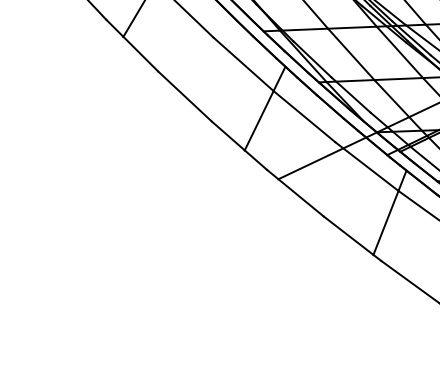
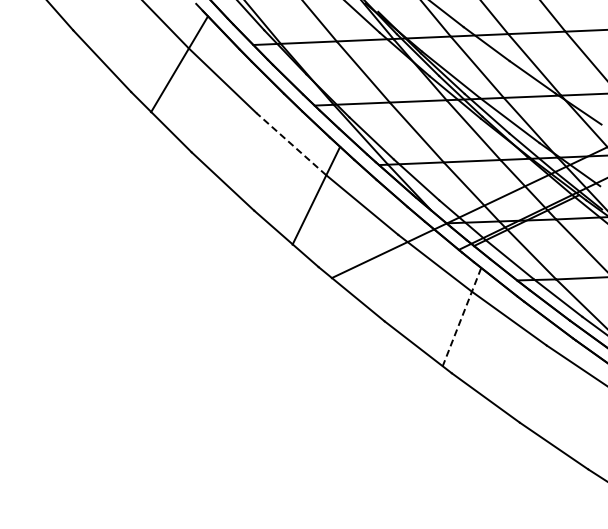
line: (243, 64) -> (291, 144), solid -> dashed
line: (389, 213) -> (461, 317), solid -> dashed

